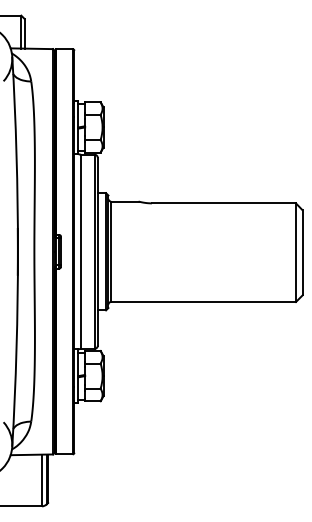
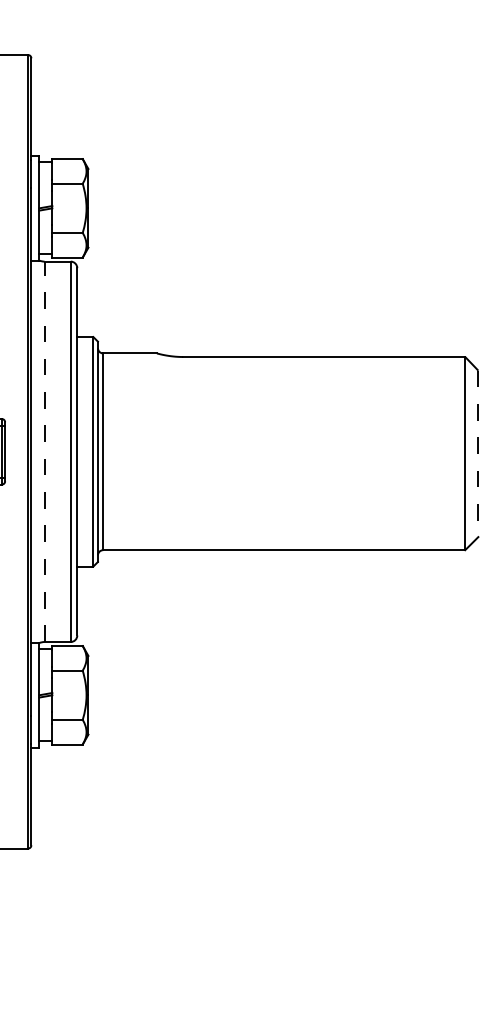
line: (81, 251) -> (45, 451), solid -> dashed
line: (302, 253) -> (478, 455), solid -> dashed

